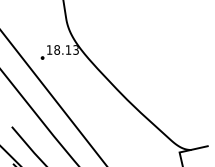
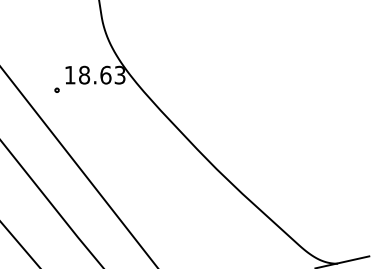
text: (68, 49) -> (105, 74), 18.13 -> 18.63

